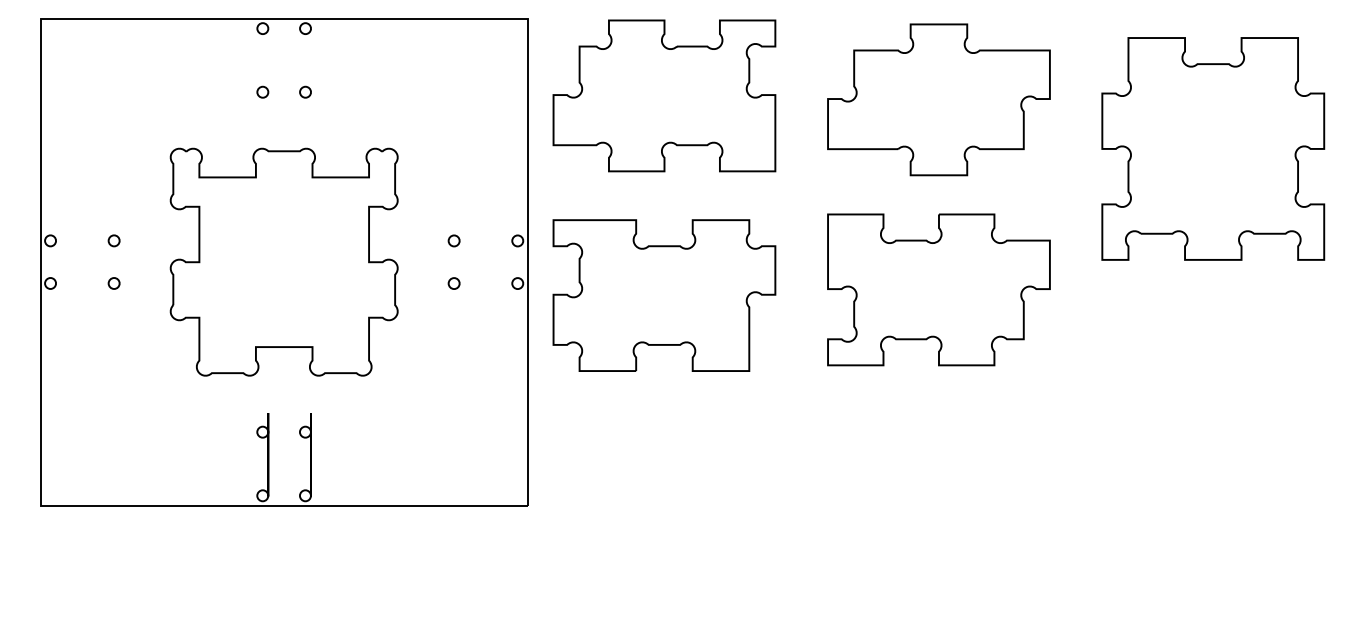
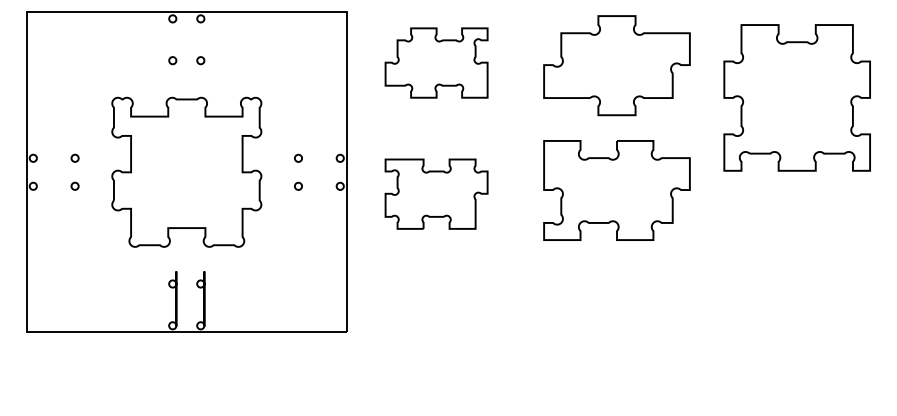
part: (664, 95) -> (436, 62), size x0.7
part: (664, 294) -> (436, 193), size x0.7

